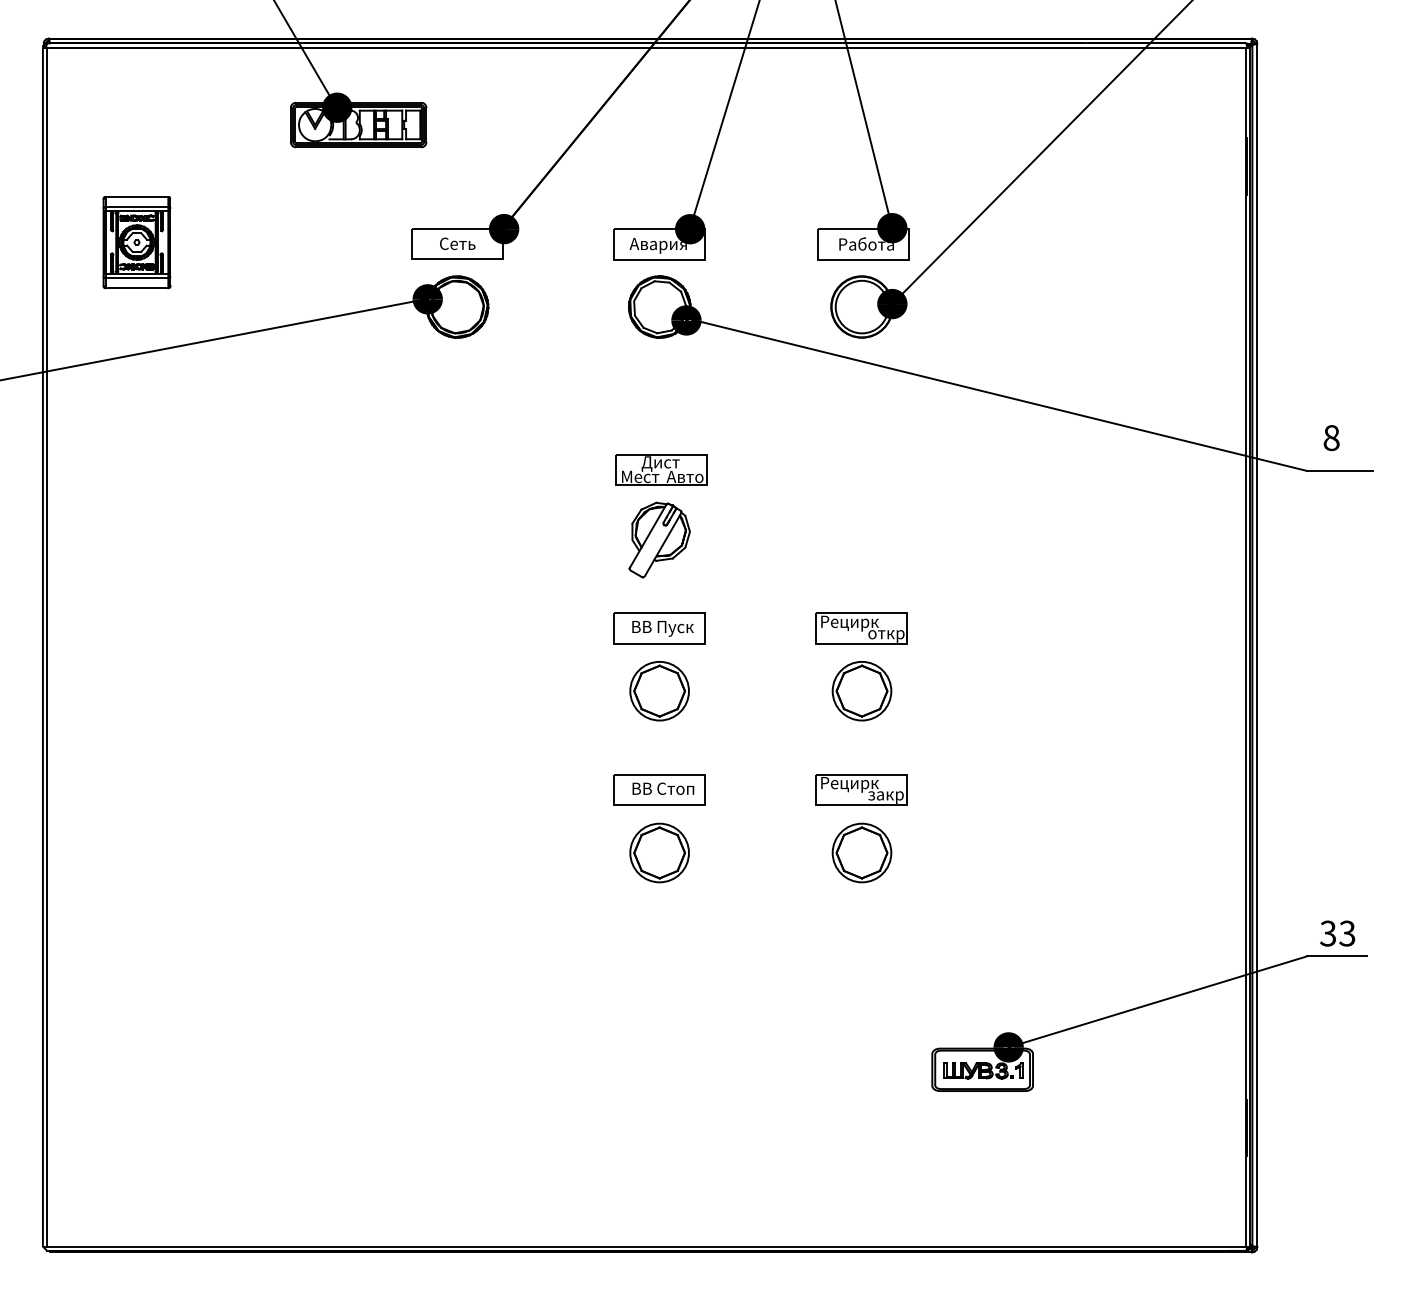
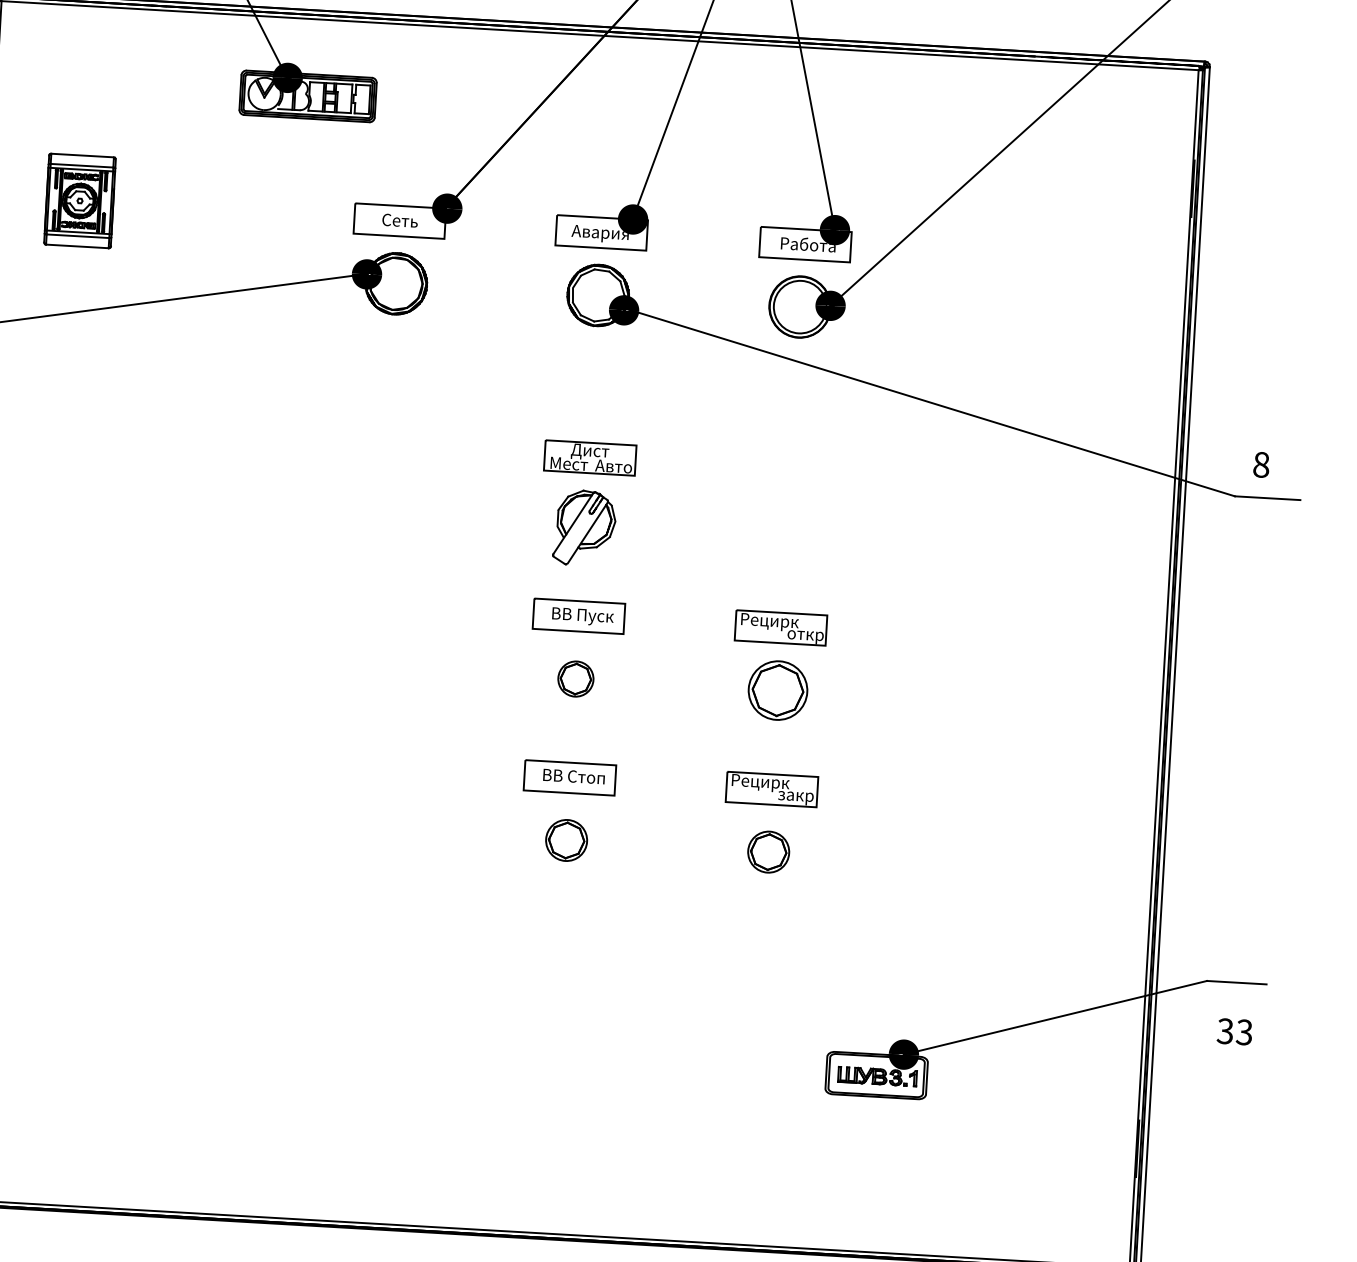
part: (659, 691) -> (575, 679), size x0.6
part: (659, 852) -> (566, 839), size x0.7
part: (861, 852) -> (768, 851), size x0.7
text: (1337, 933) -> (1234, 1031), moved

